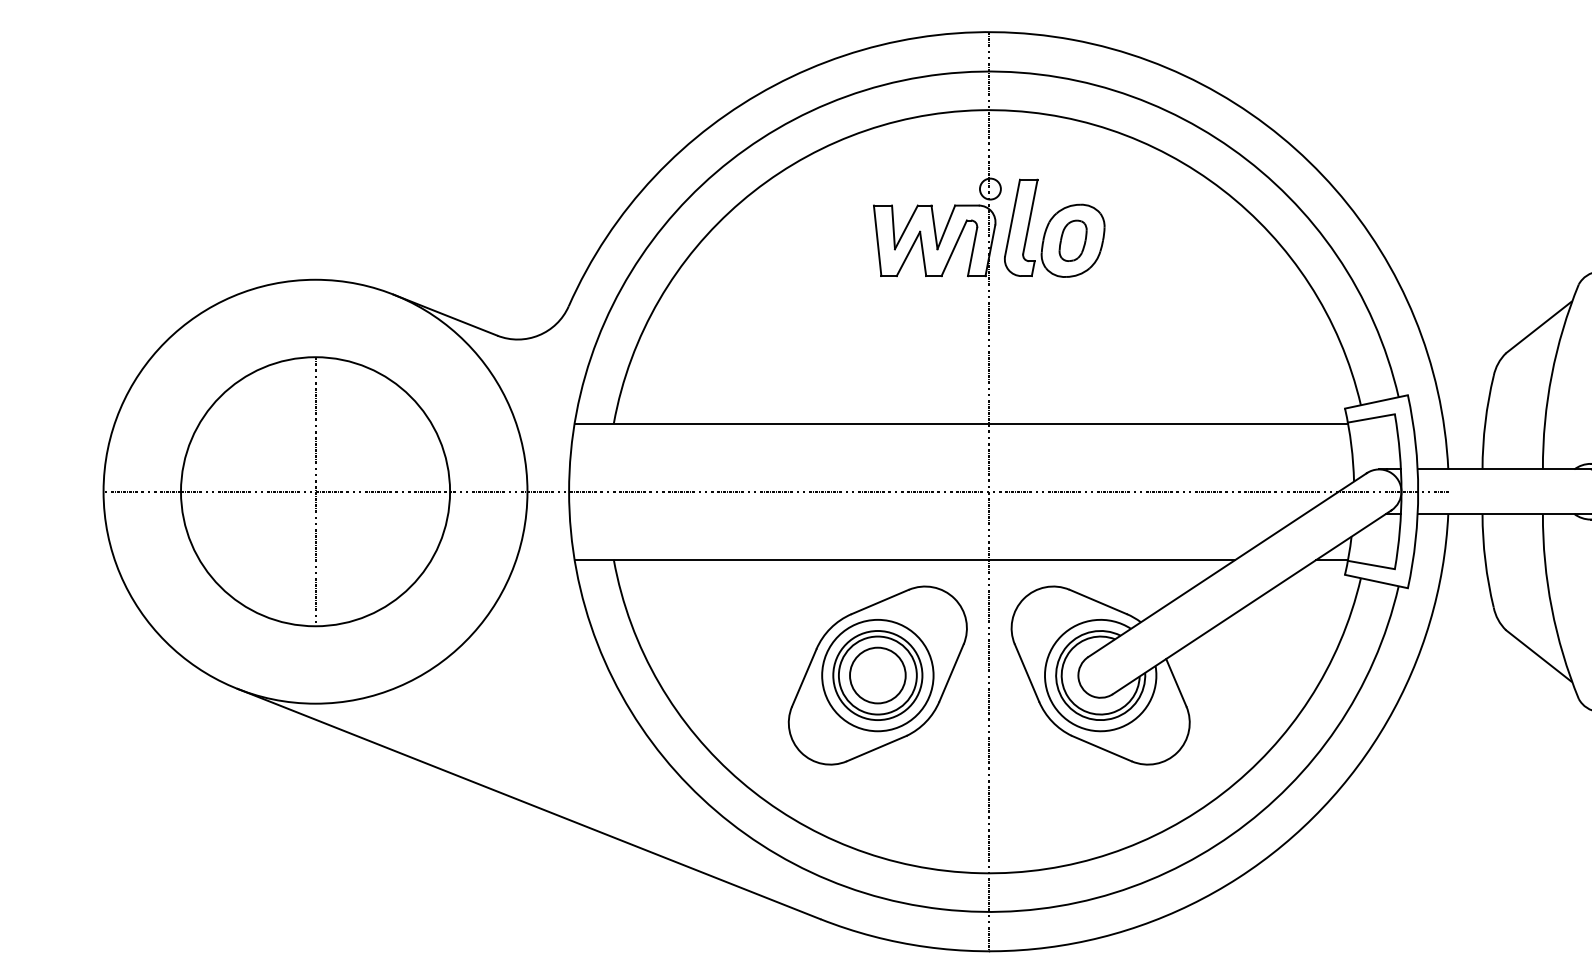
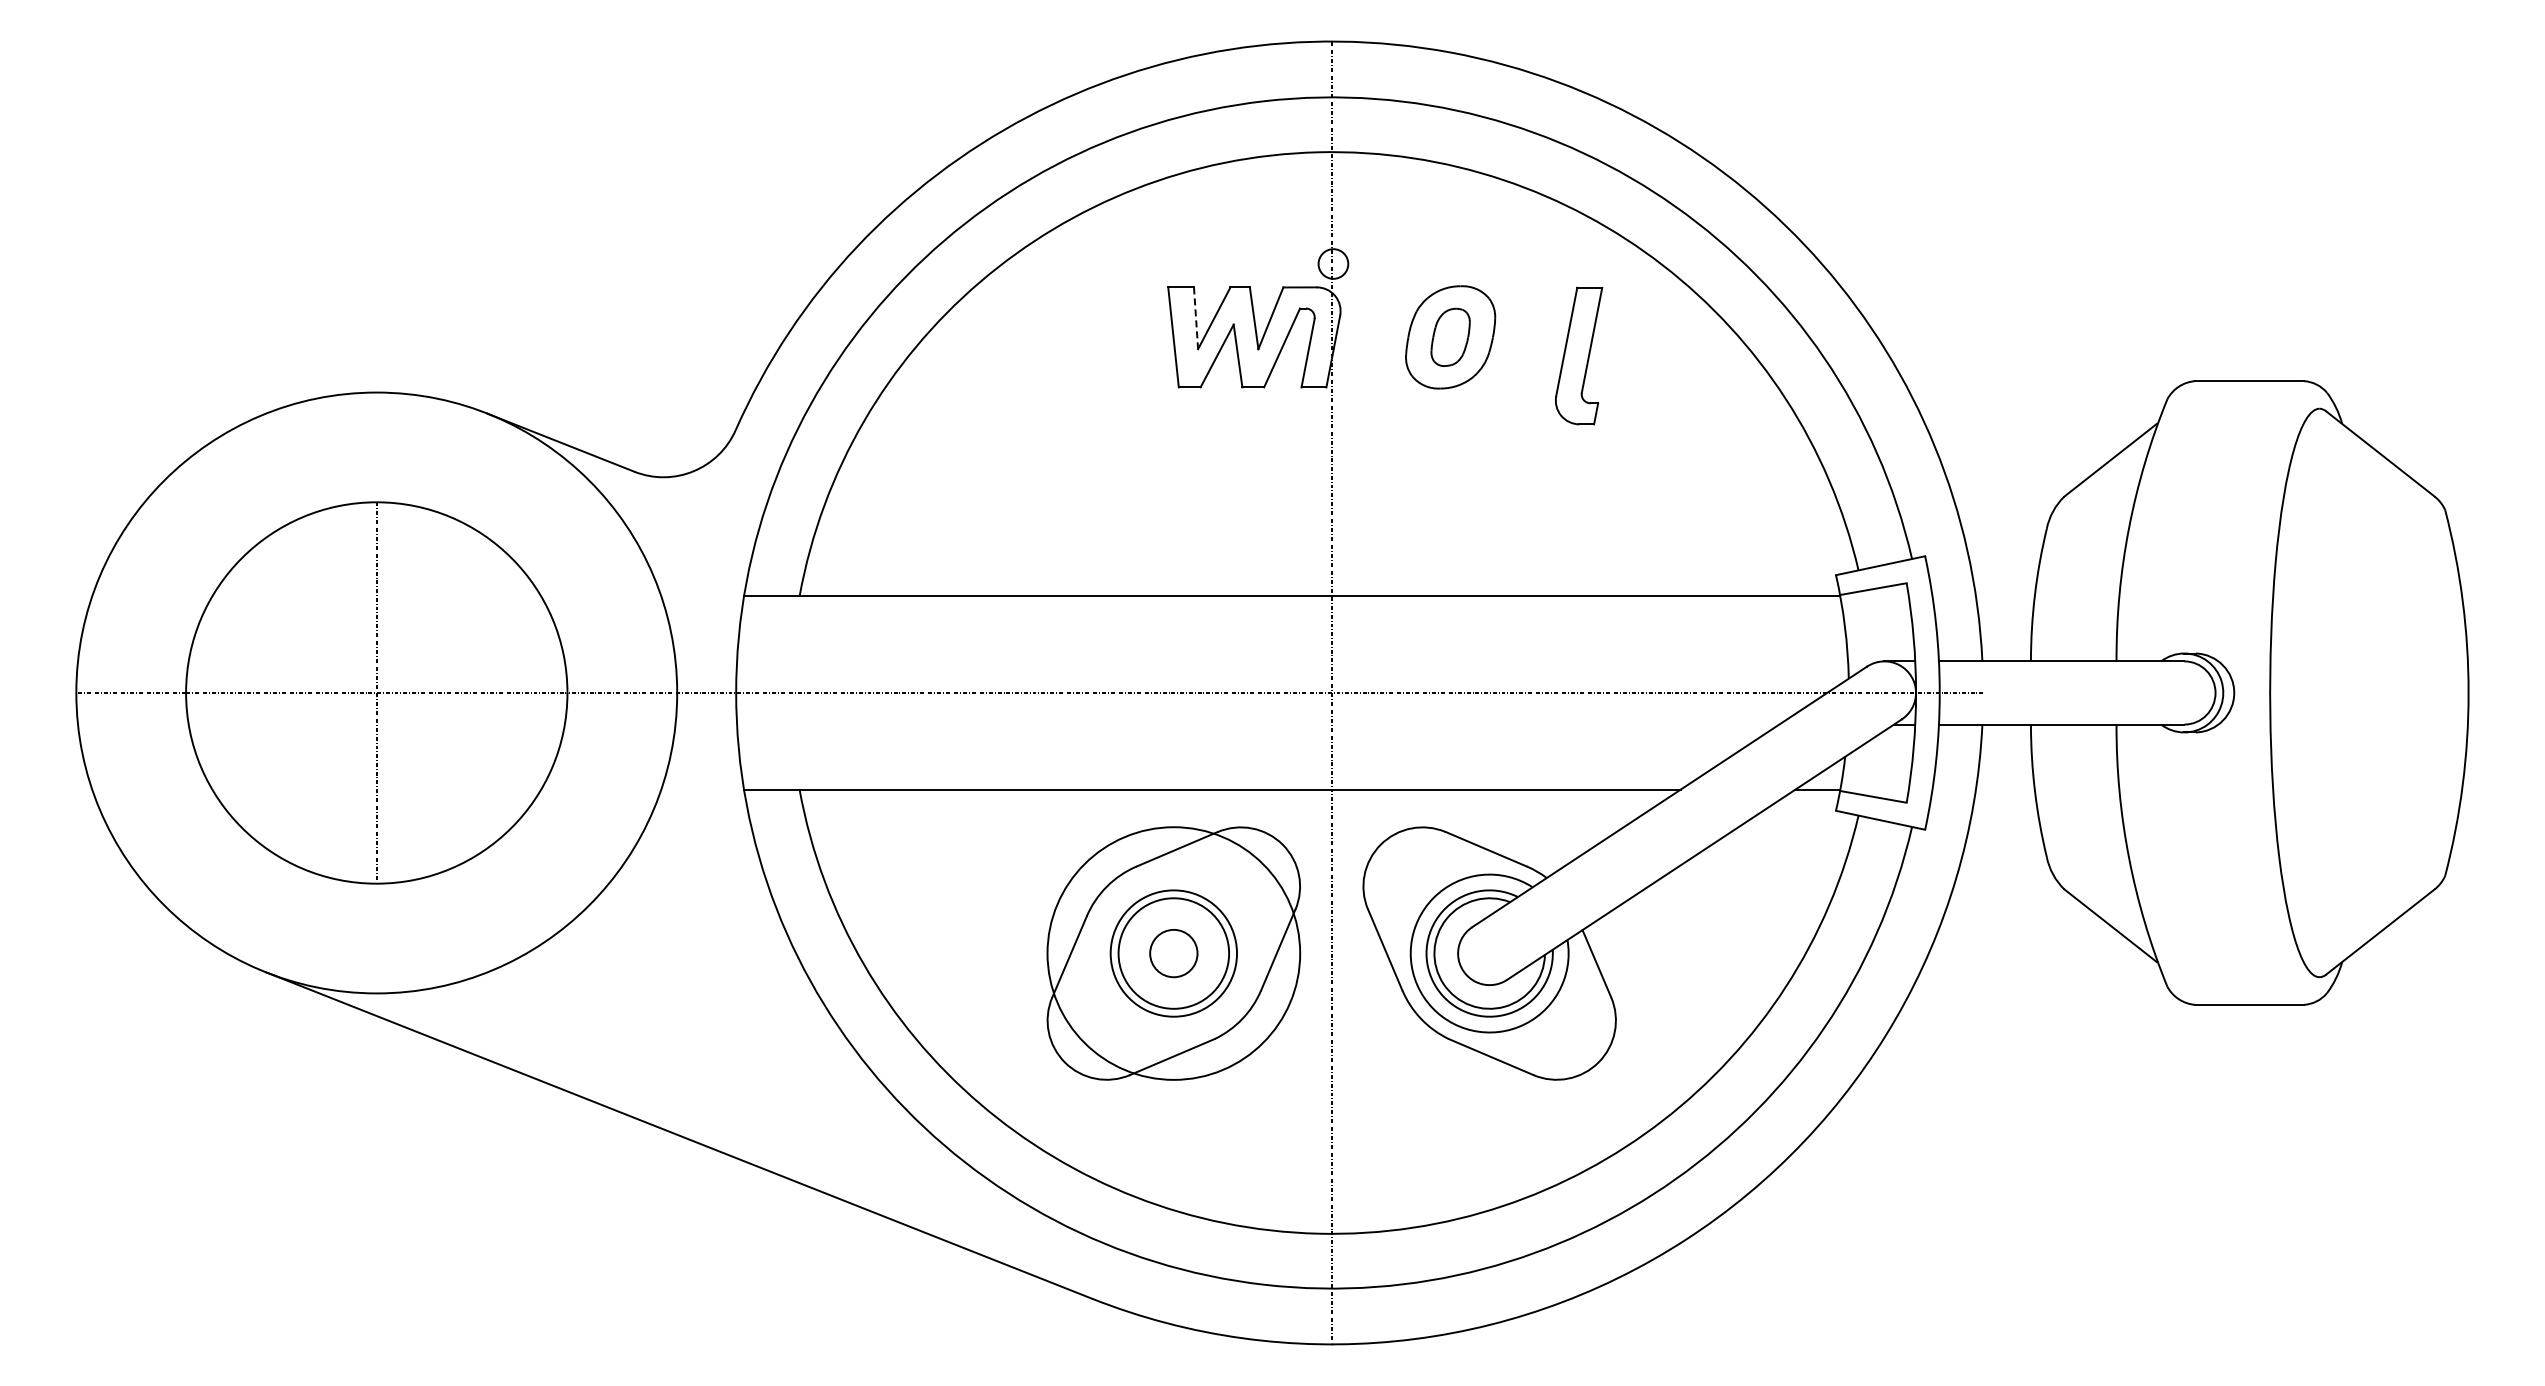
line: (893, 227) -> (1196, 318), solid -> dashed
part: (1021, 227) -> (1579, 355), moved
circle: (877, 675) -> (1173, 953), size x0.6
circle: (877, 675) -> (1173, 953), size x1.6

